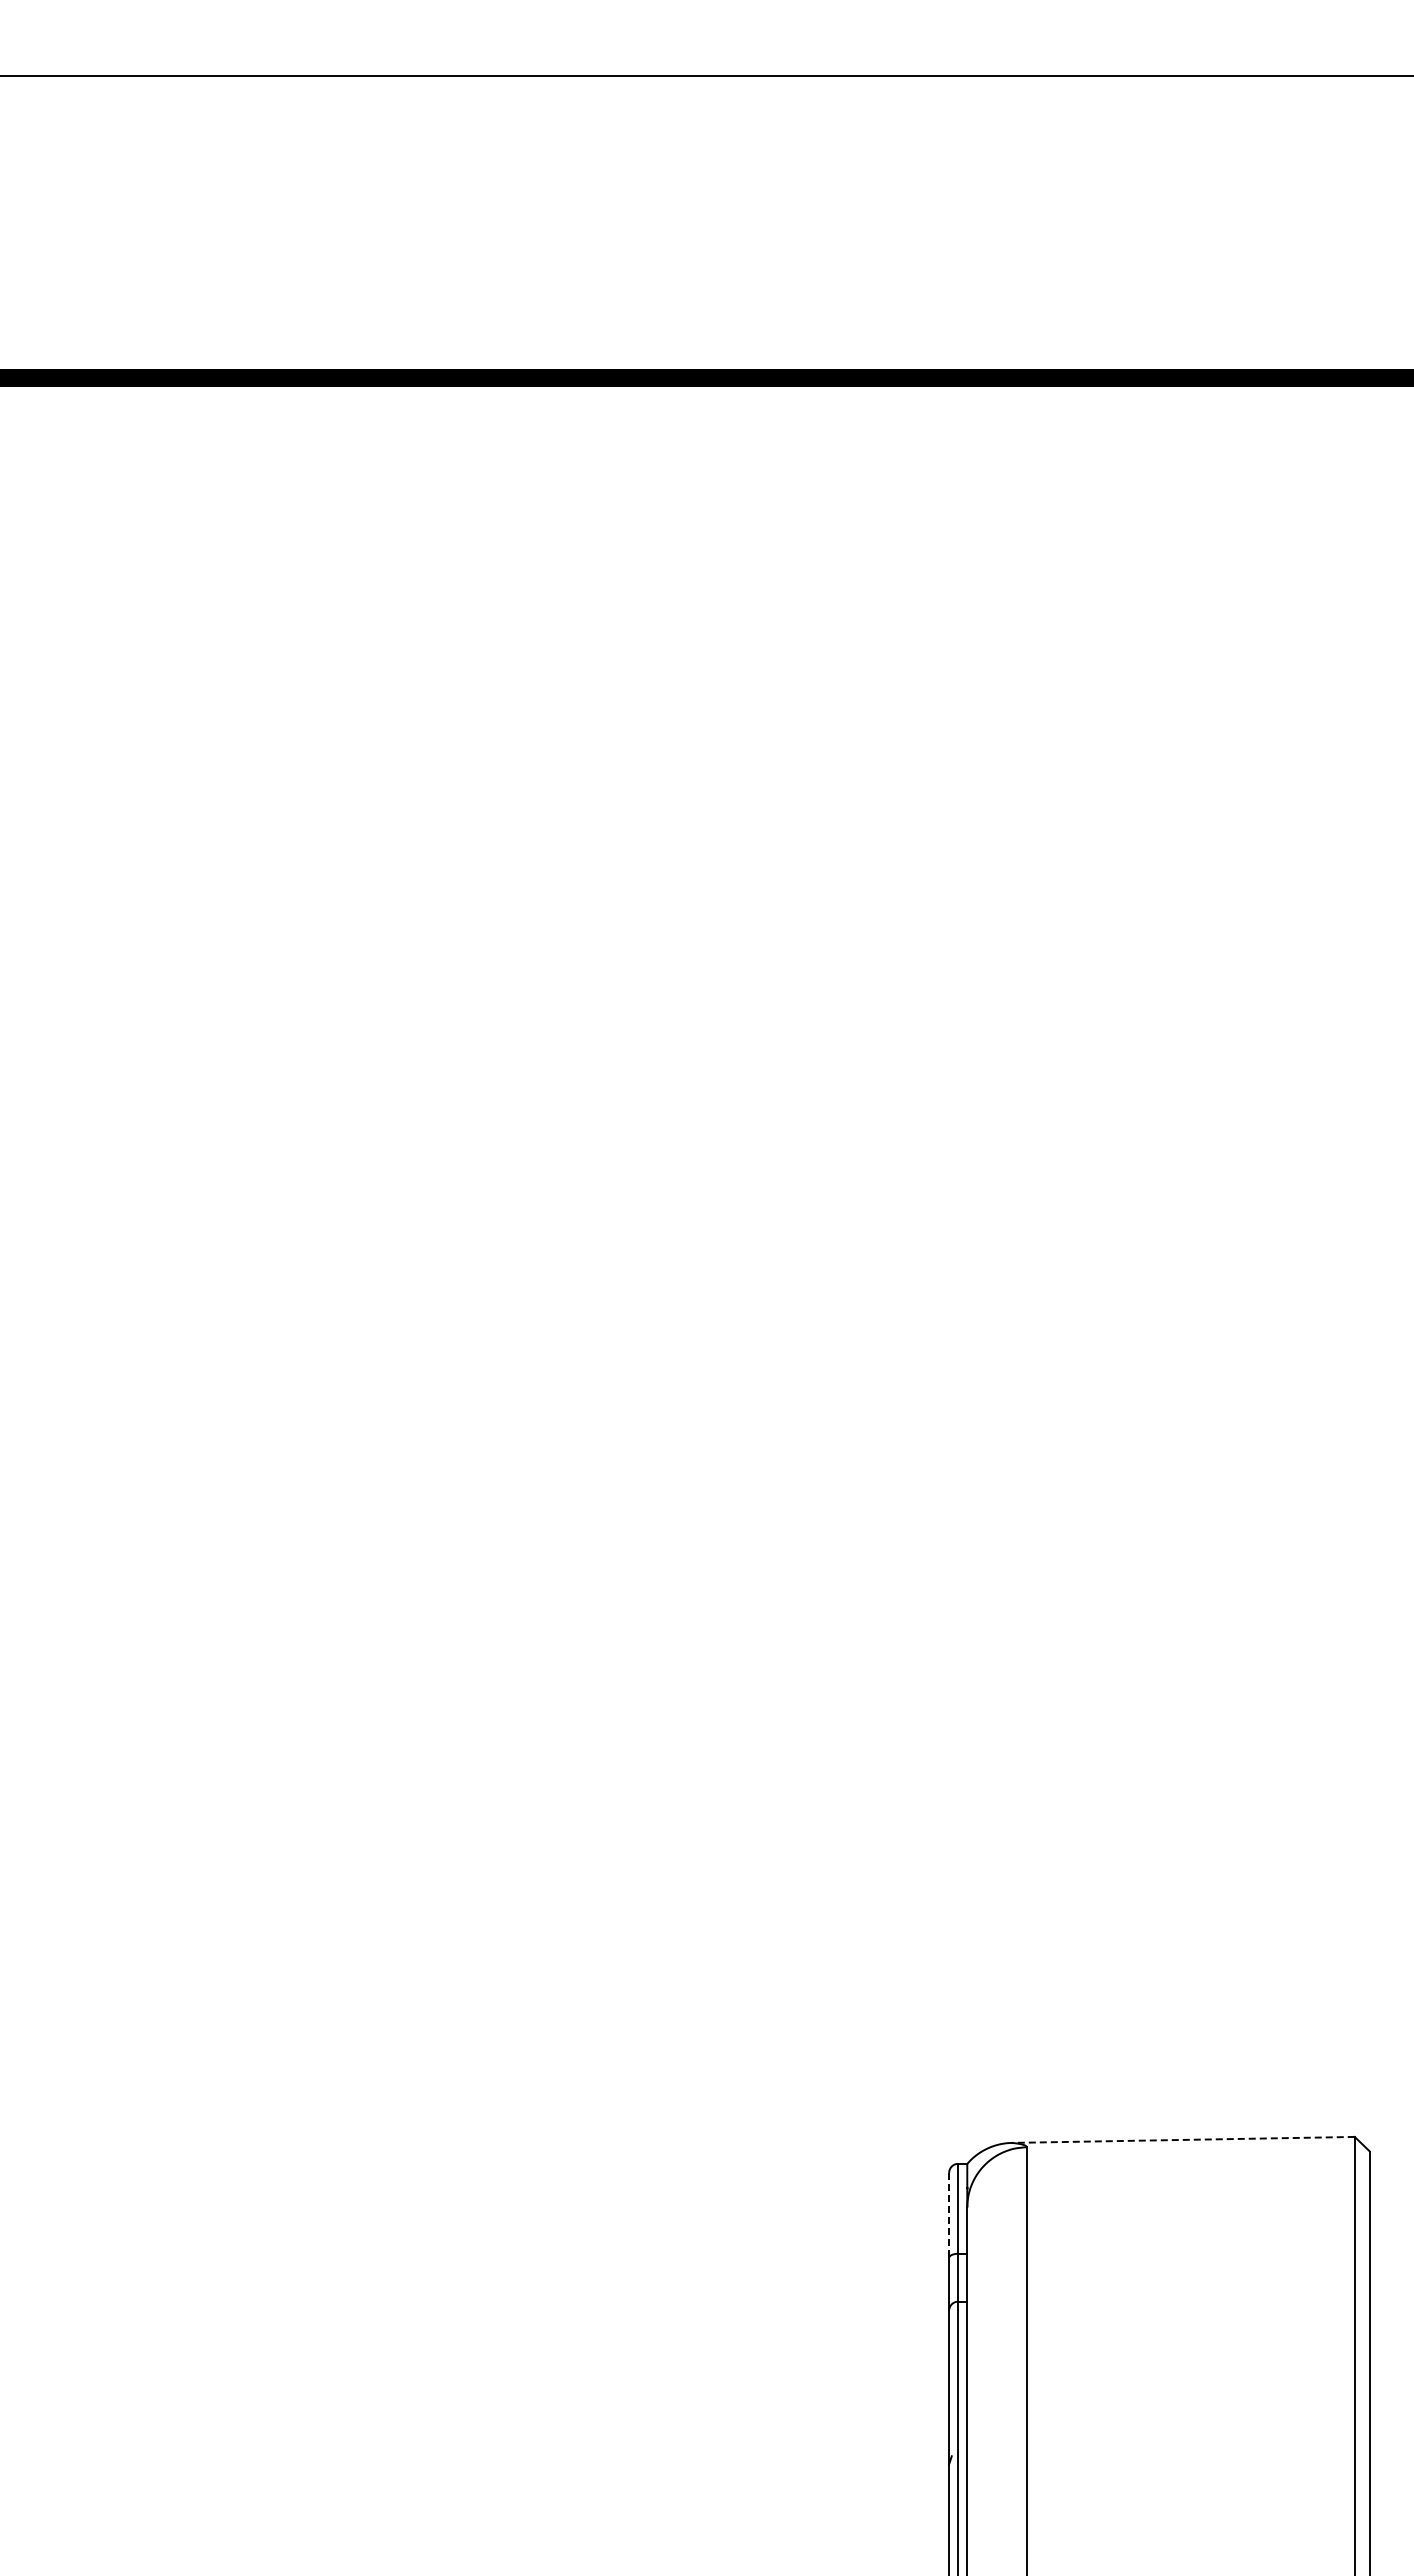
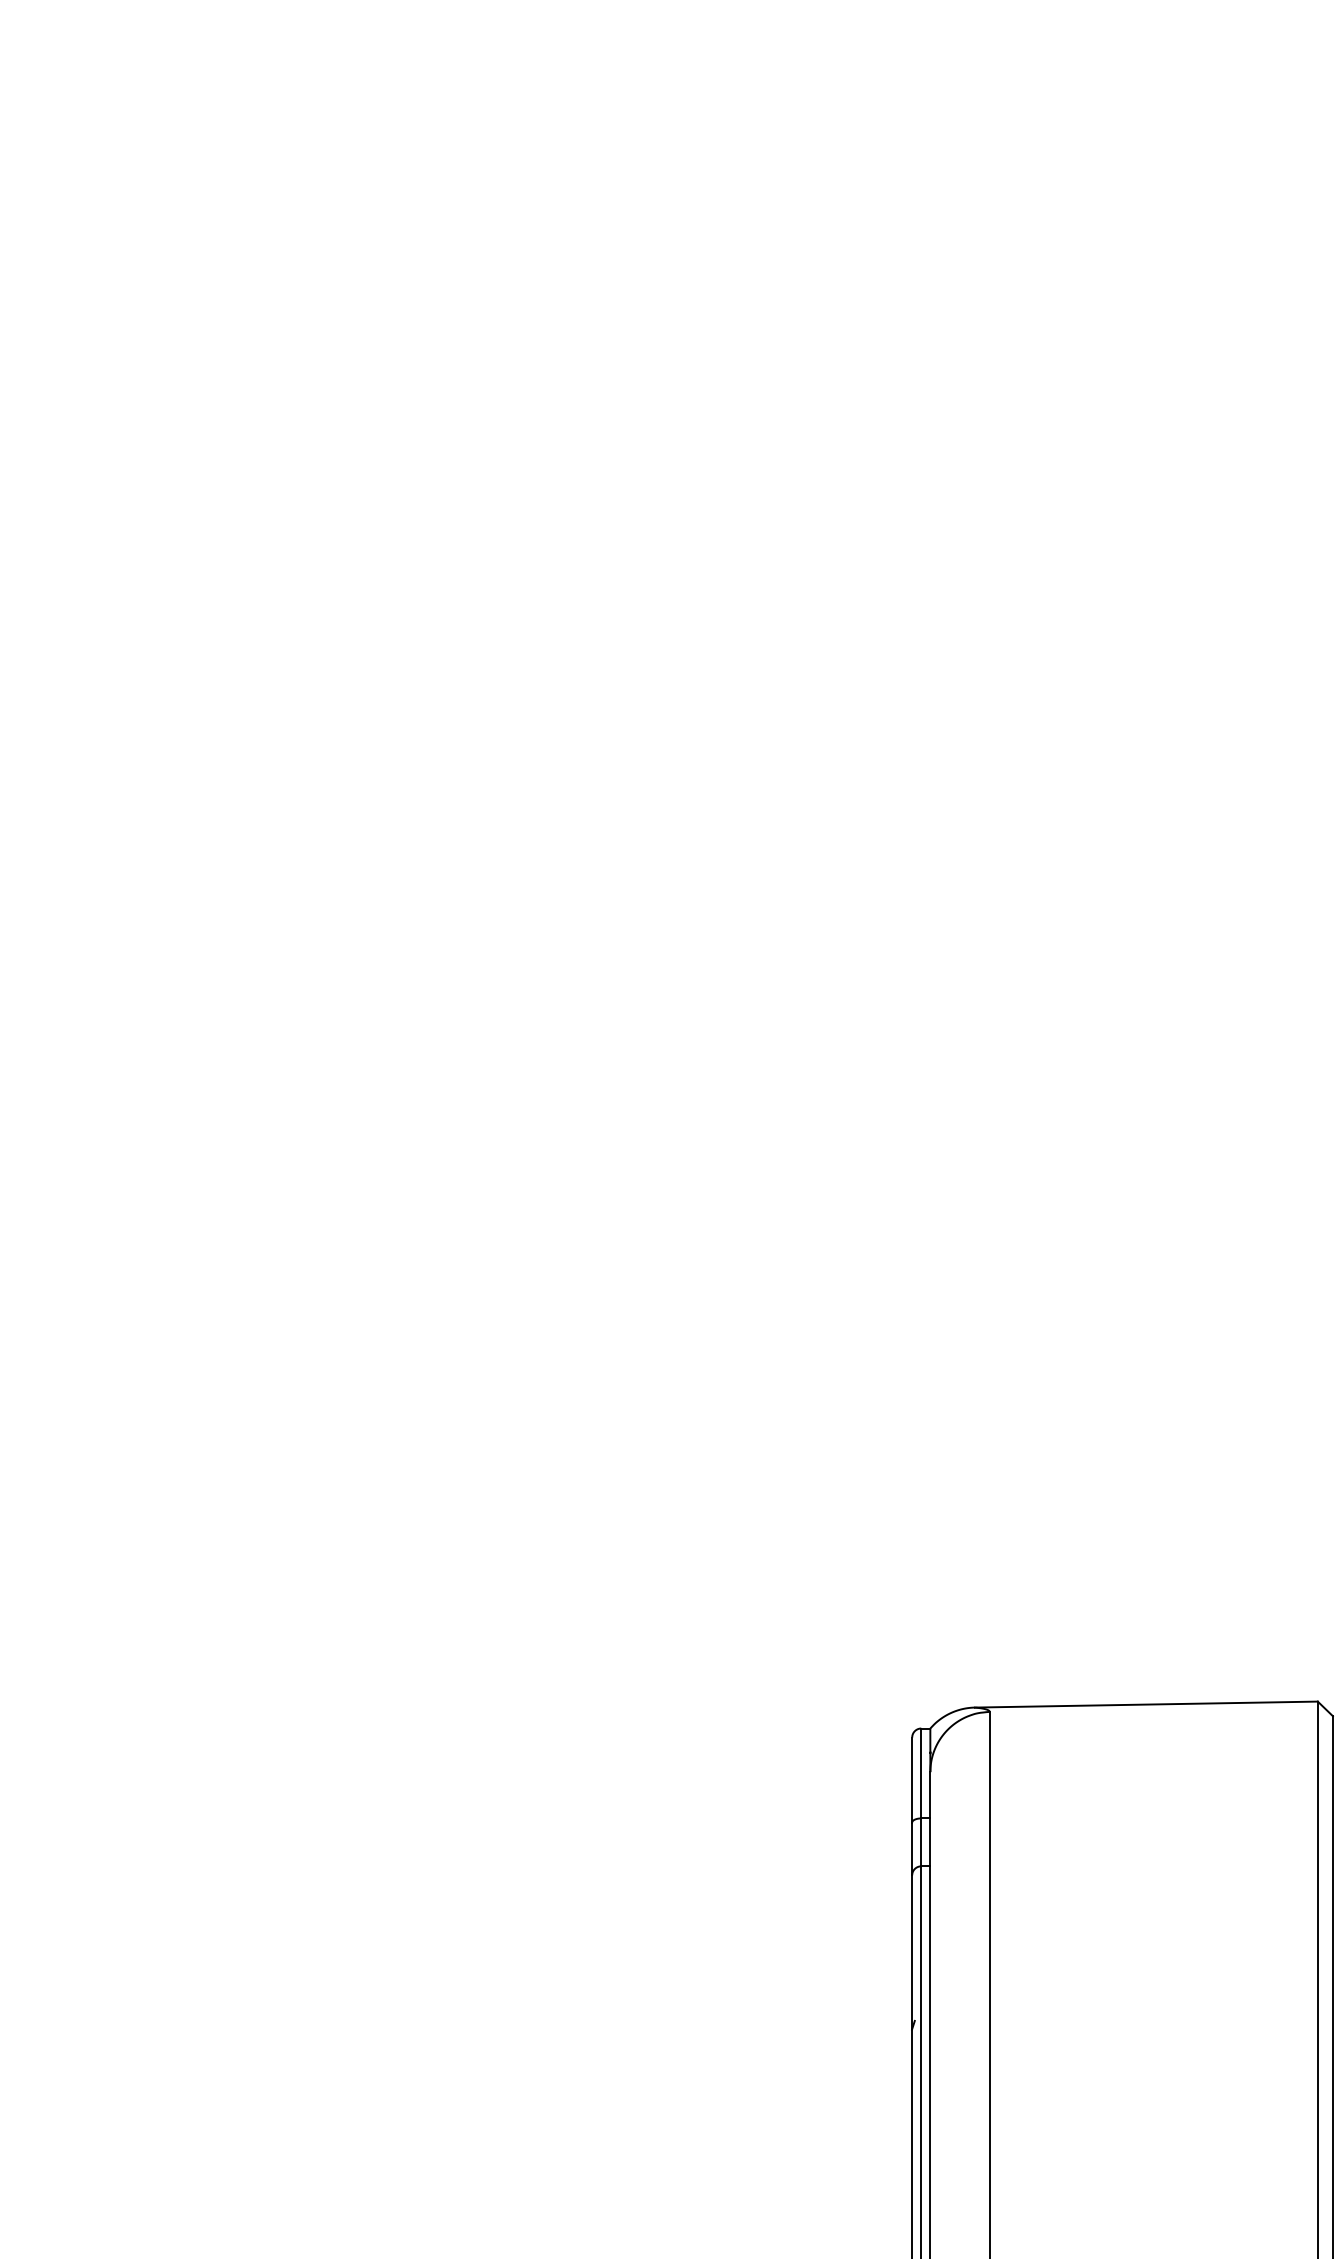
line: (1182, 2139) -> (1145, 1704), dashed -> solid
line: (949, 2215) -> (912, 1780), dashed -> solid

